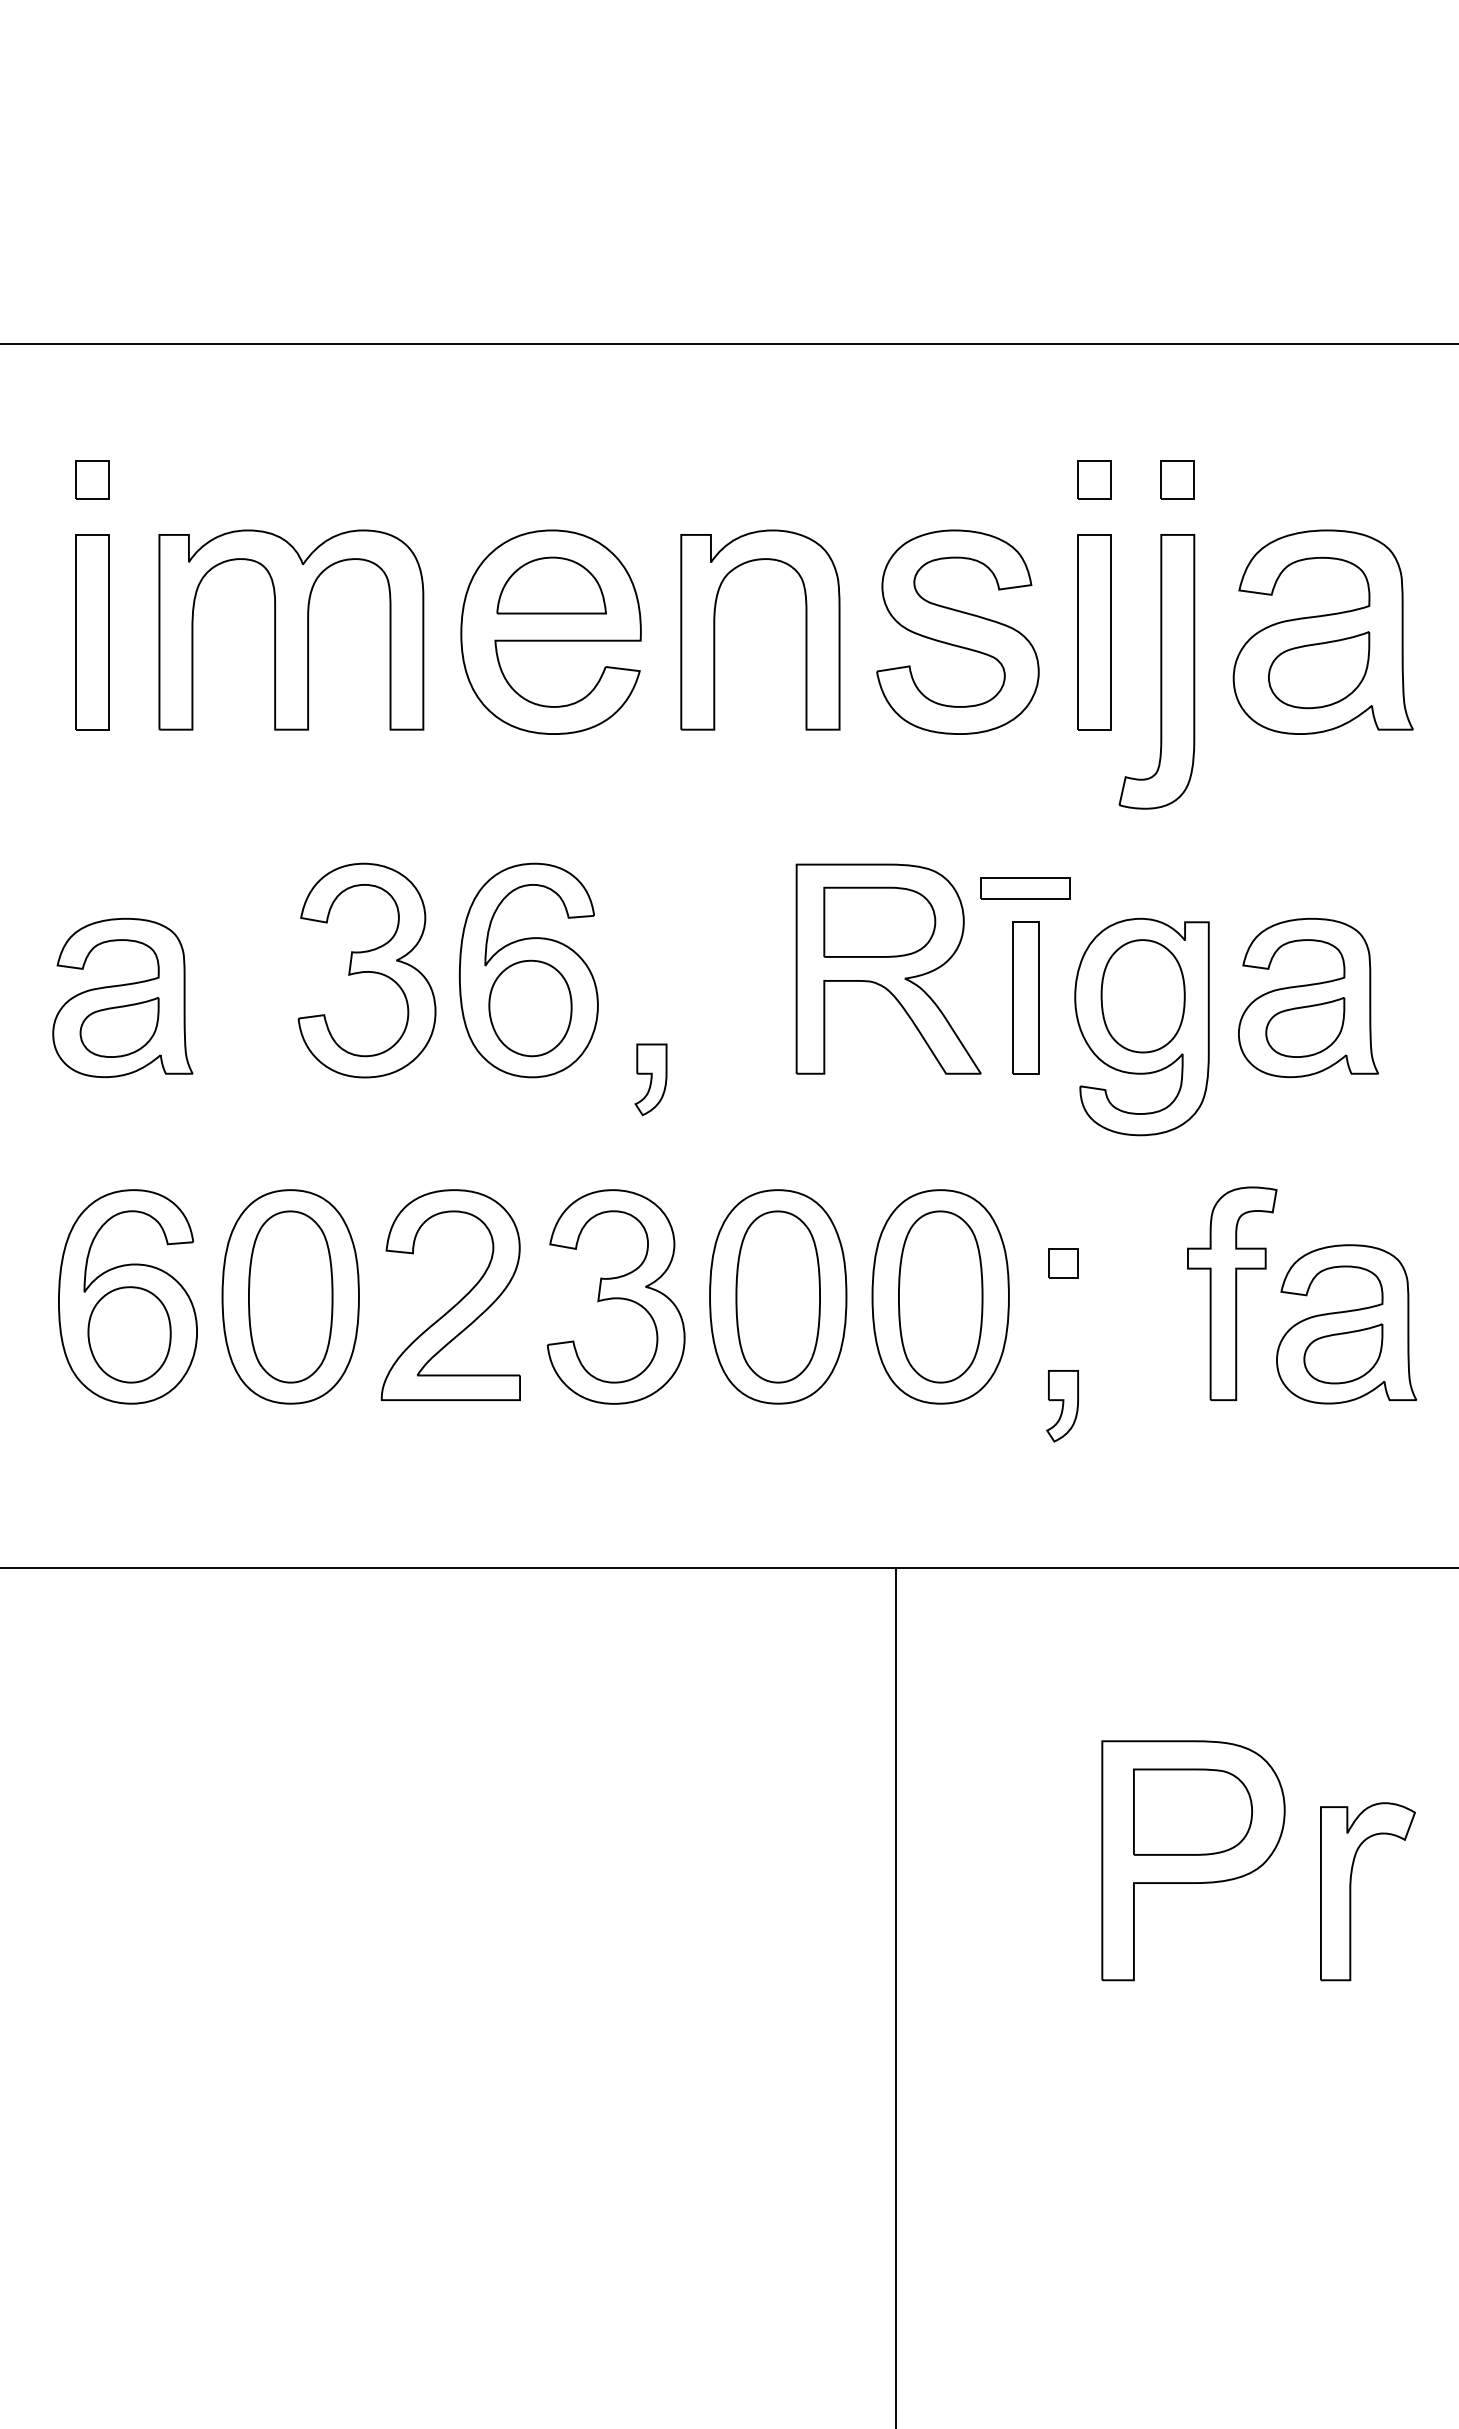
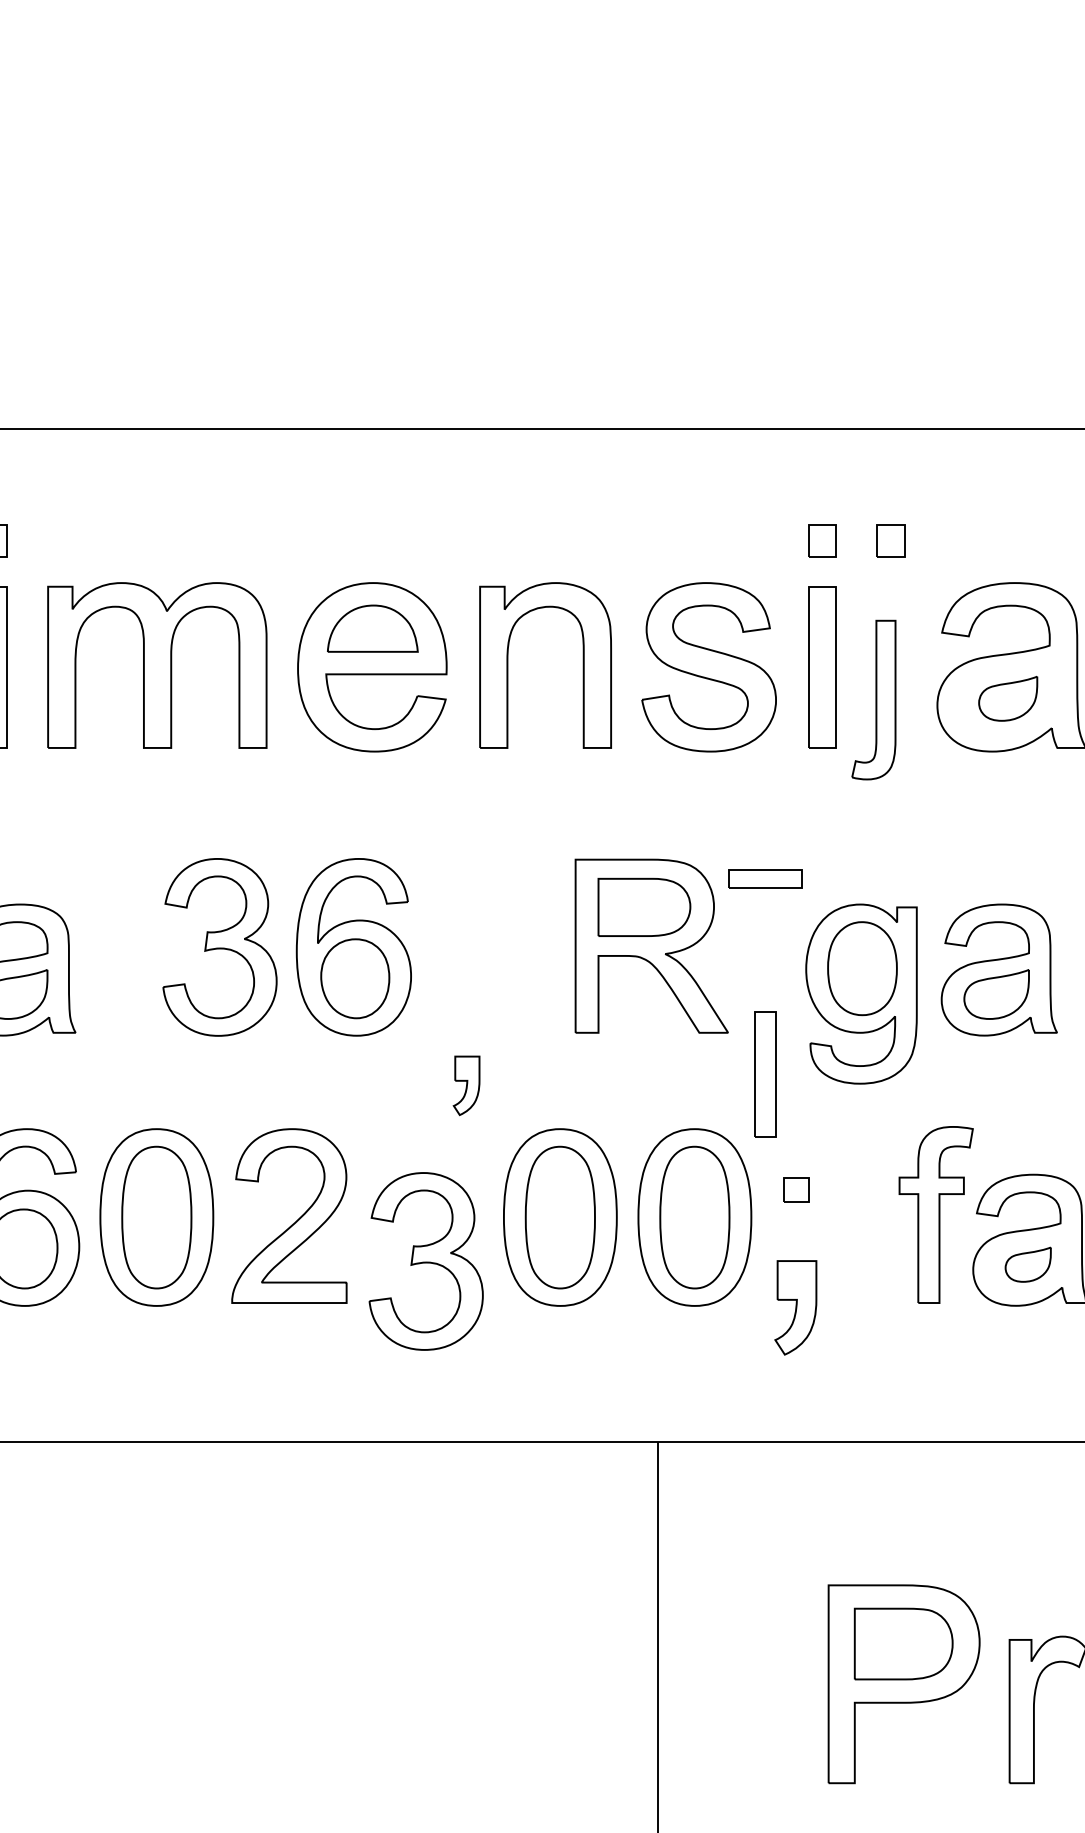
part: (1319, 670) -> (1008, 698), size x0.7
part: (1156, 671) -> (873, 699), size x0.7
part: (1025, 997) -> (765, 1073), moved
part: (650, 1079) -> (466, 1085), moved
part: (615, 1296) -> (425, 1261), moved
part: (1343, 1353) -> (1028, 1264), size x0.7
part: (1062, 1406) -> (795, 1308), size x1.6

